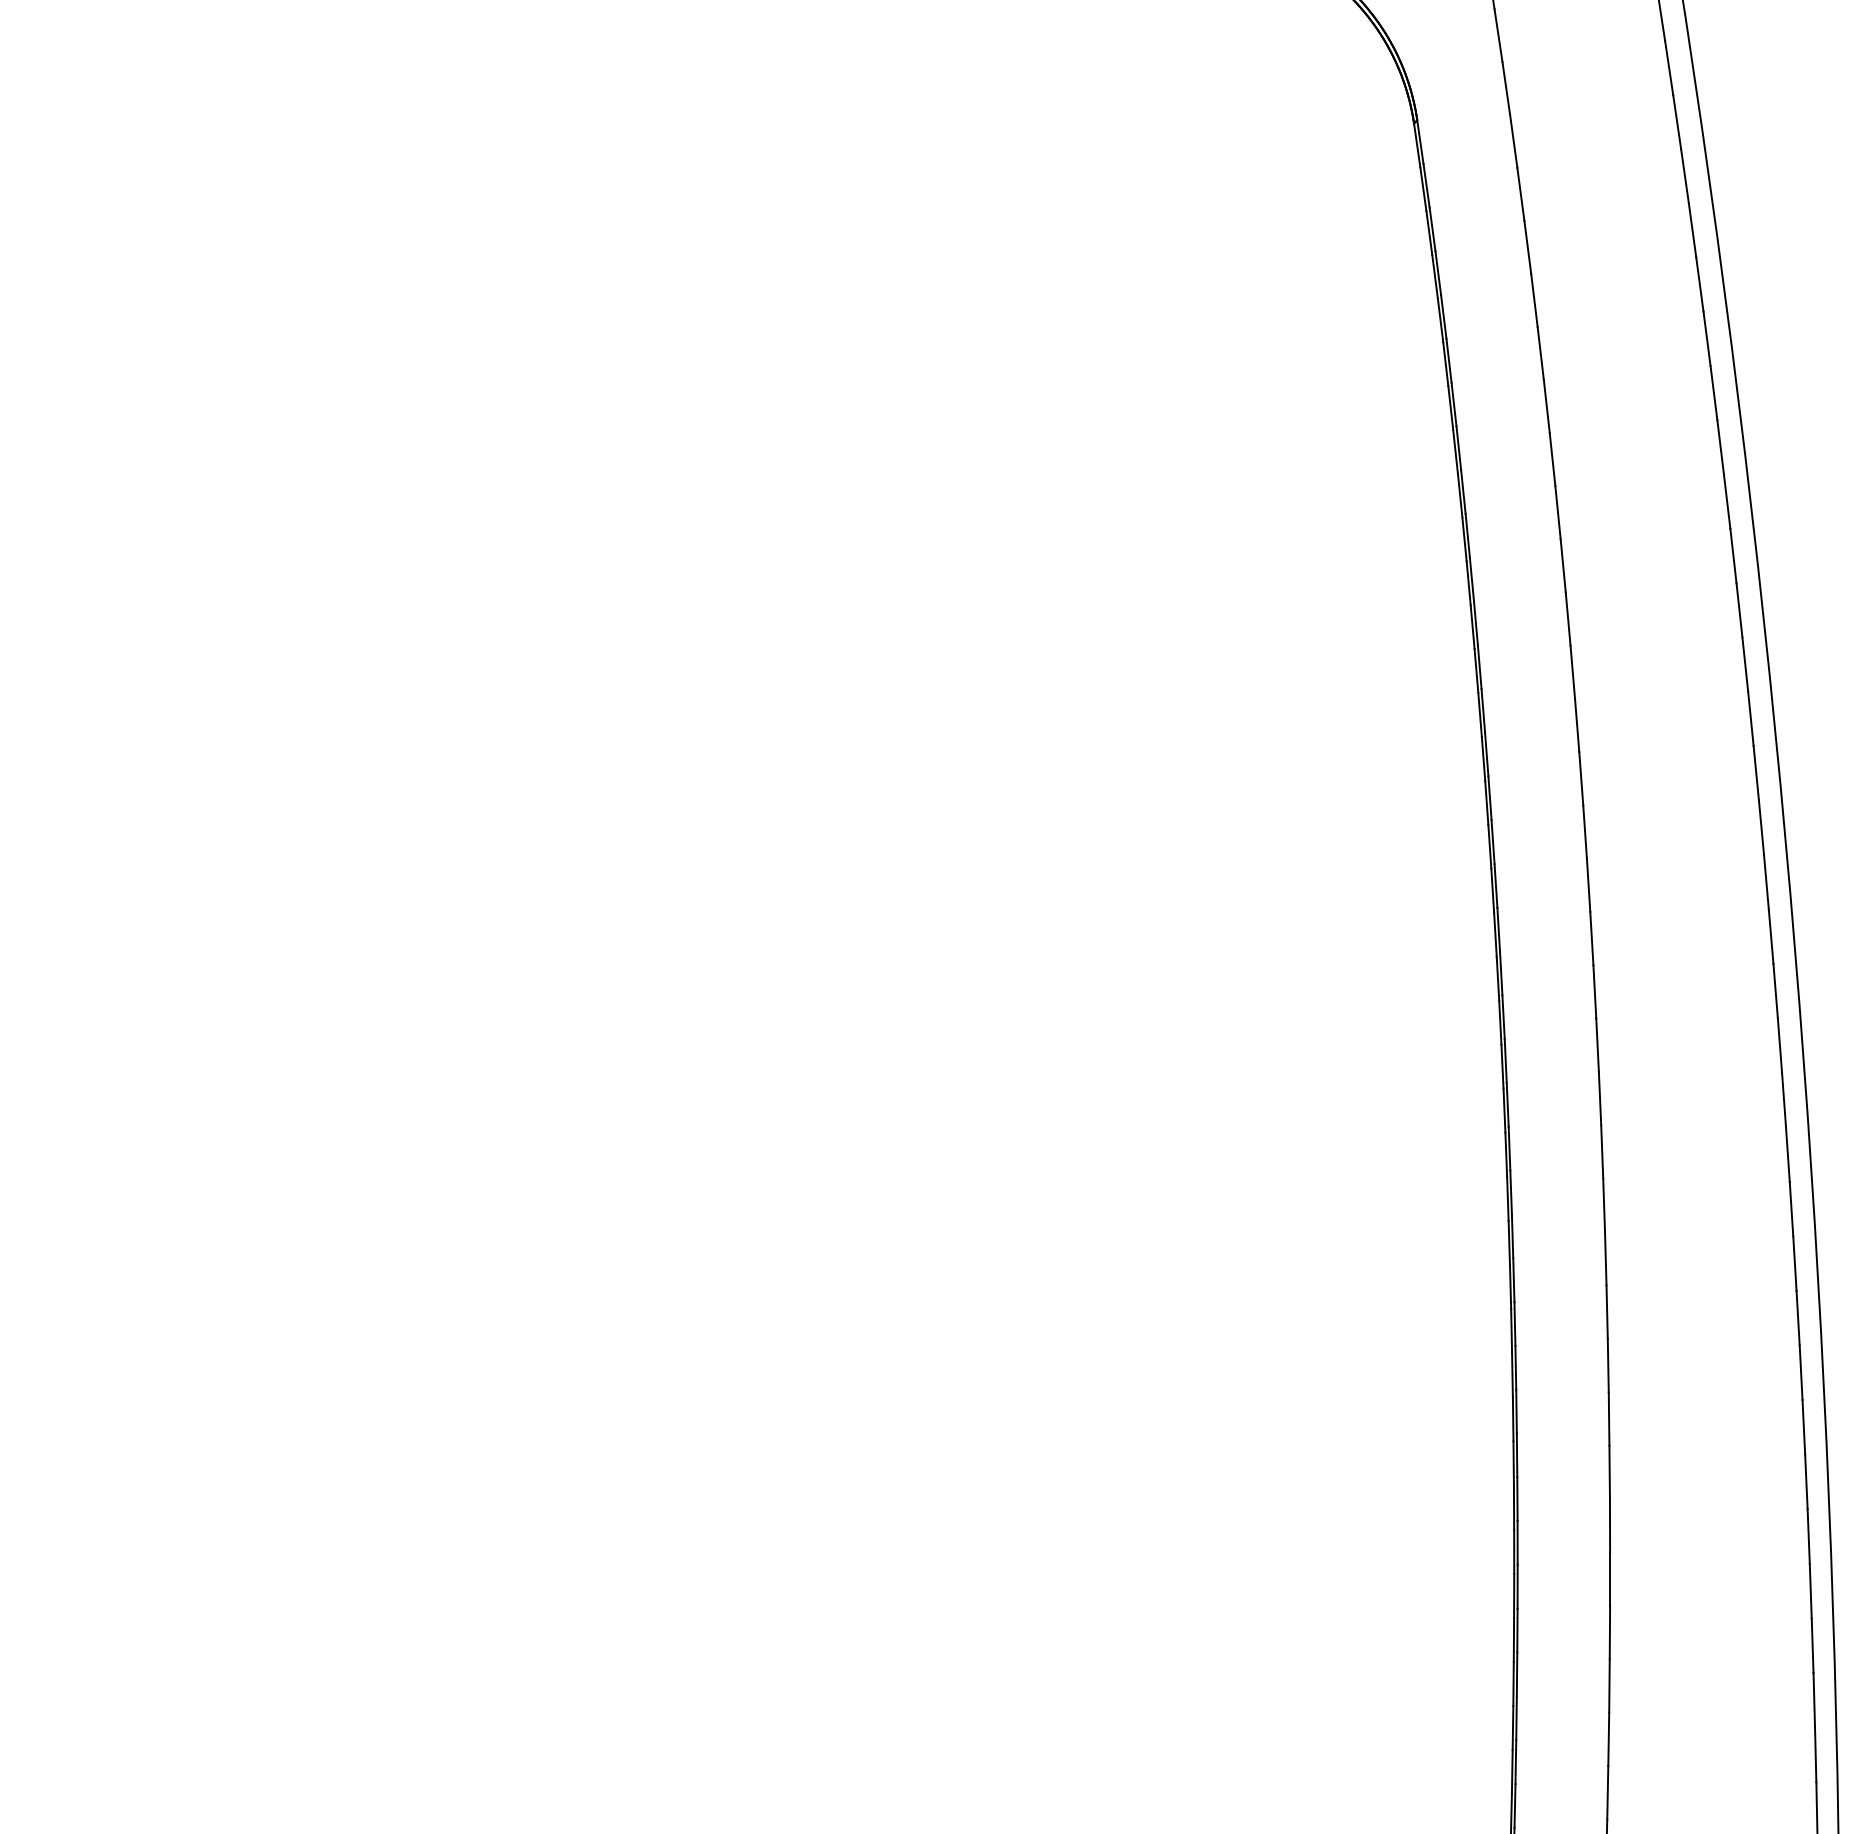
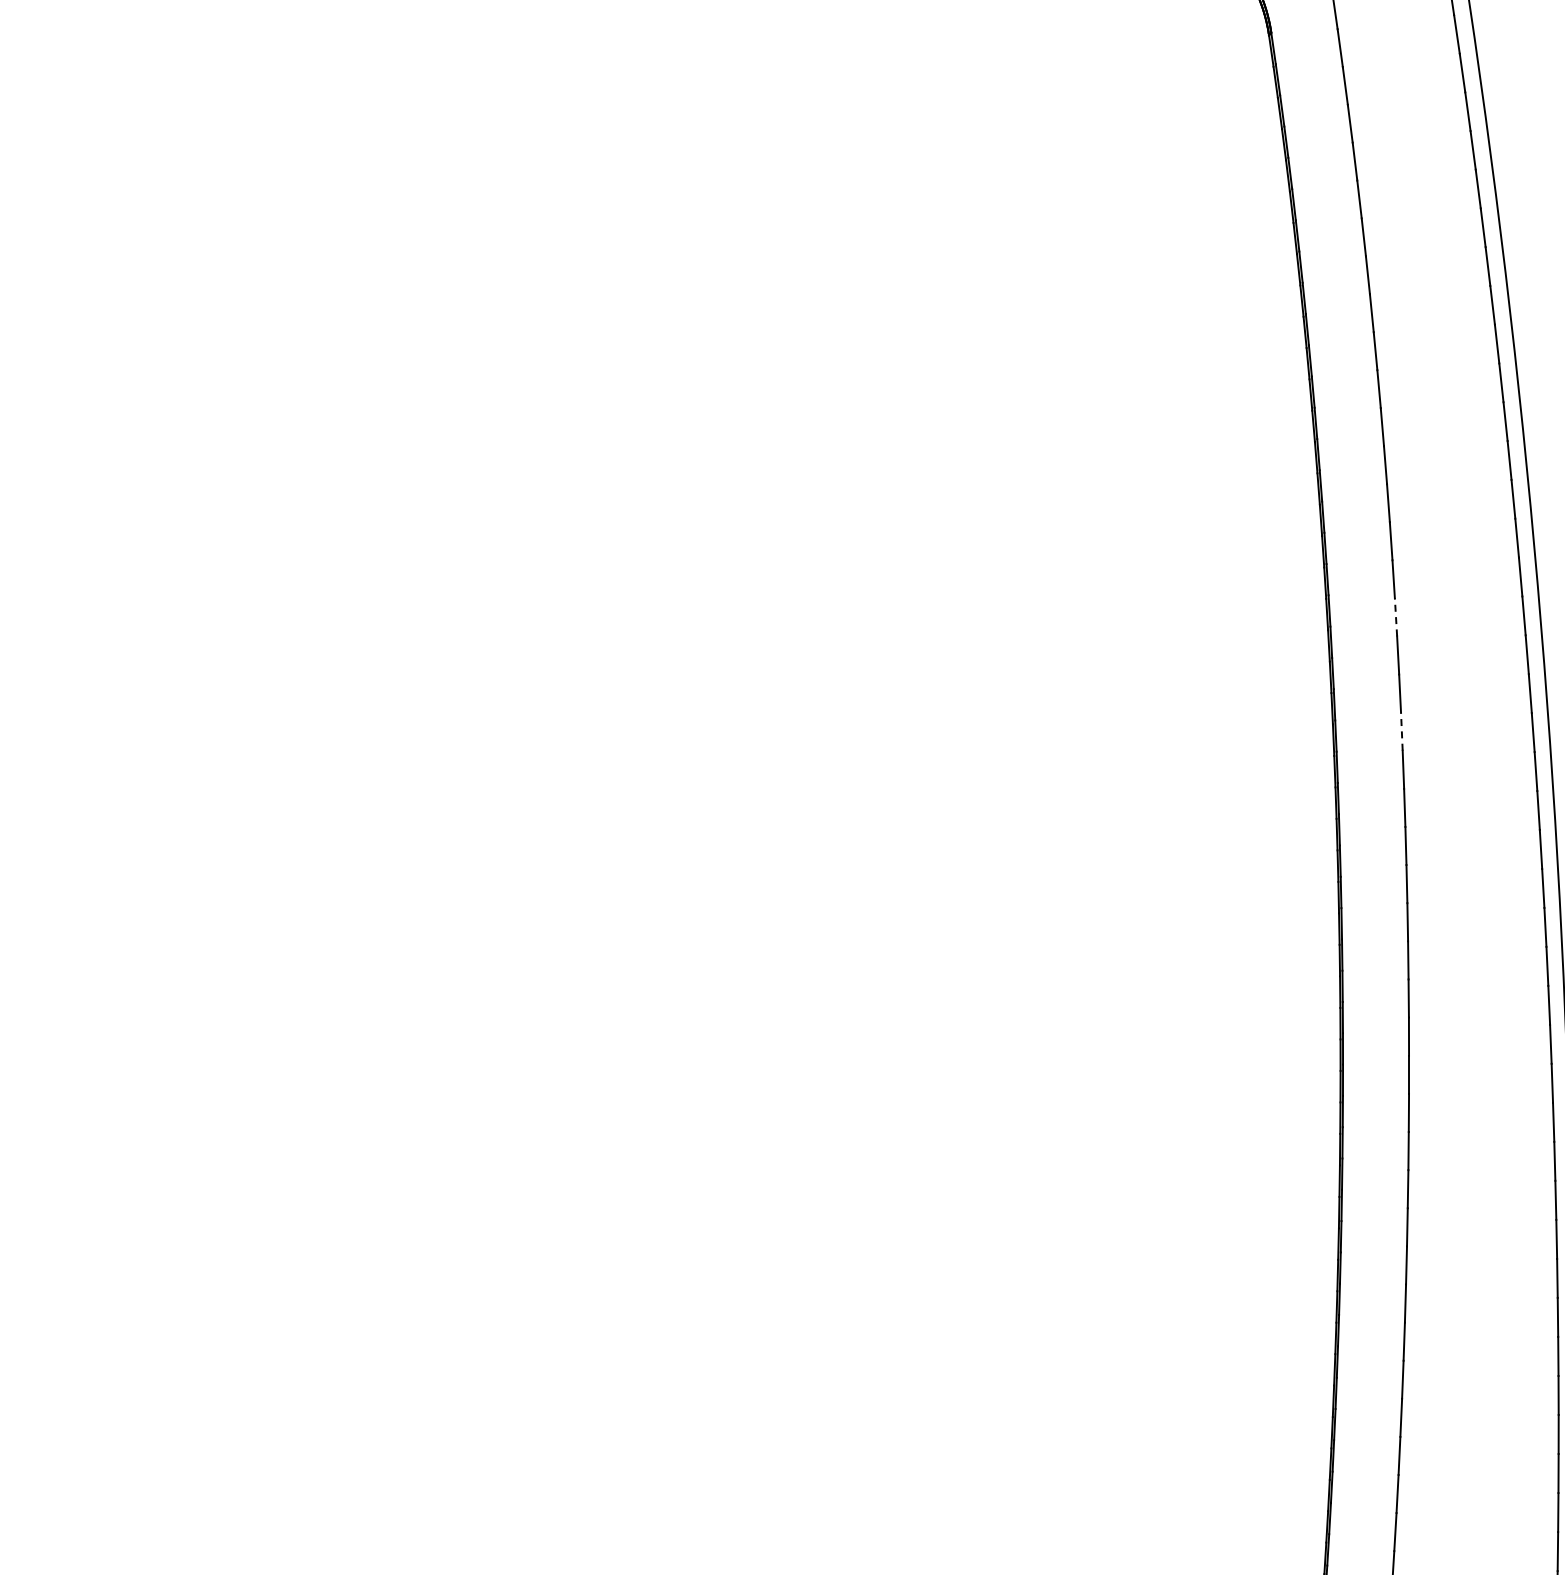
line: (1591, 937) -> (1395, 616), solid -> dashed
line: (1599, 1098) -> (1401, 731), solid -> dashed

